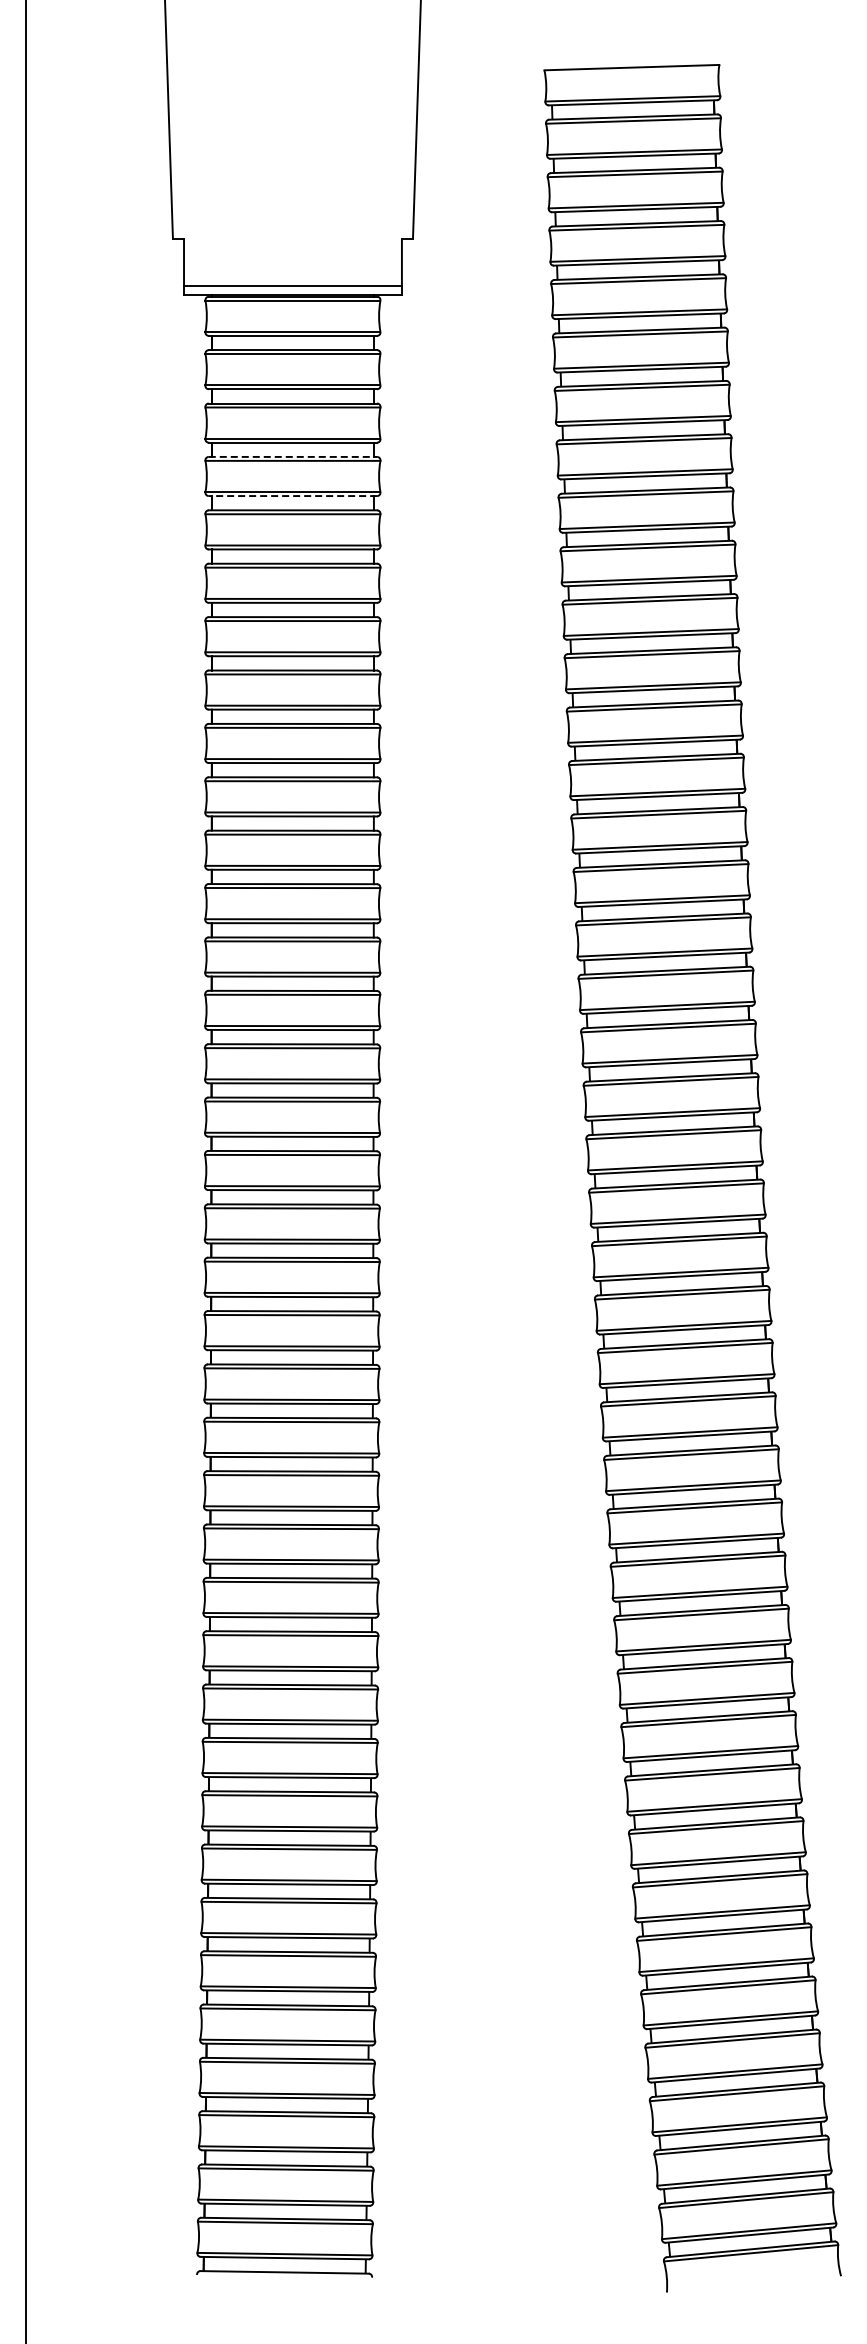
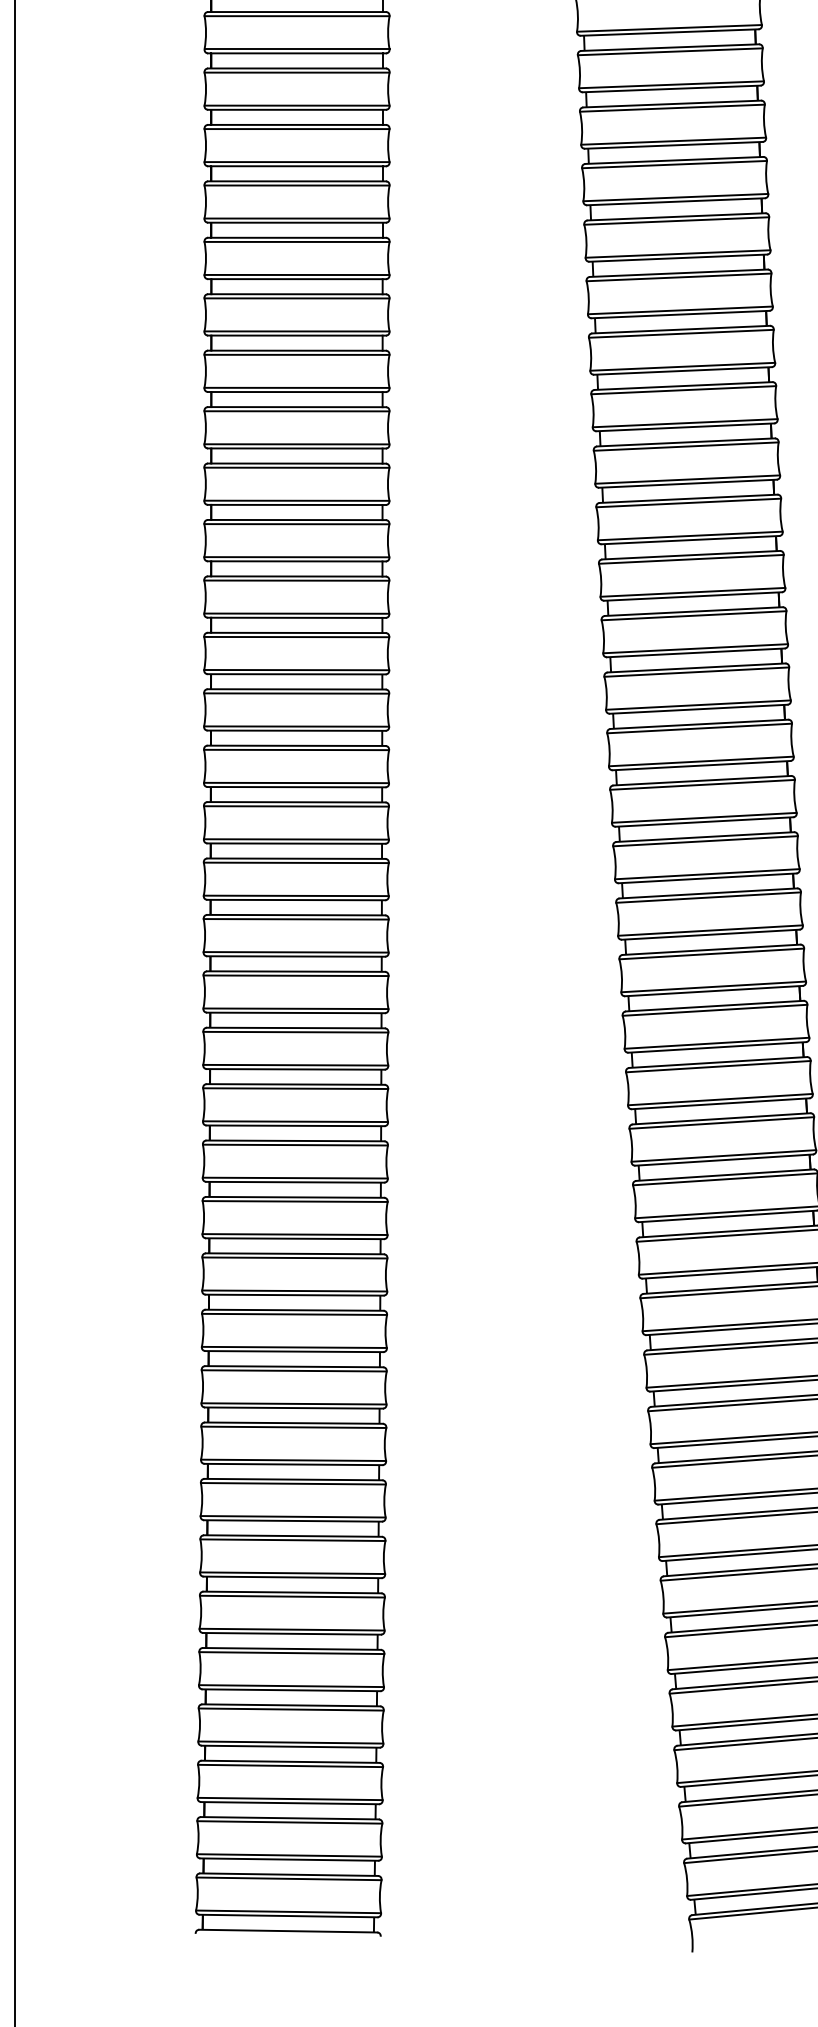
line: (293, 456) -> (297, 11), dashed -> solid
line: (292, 496) -> (296, 53), dashed -> solid

